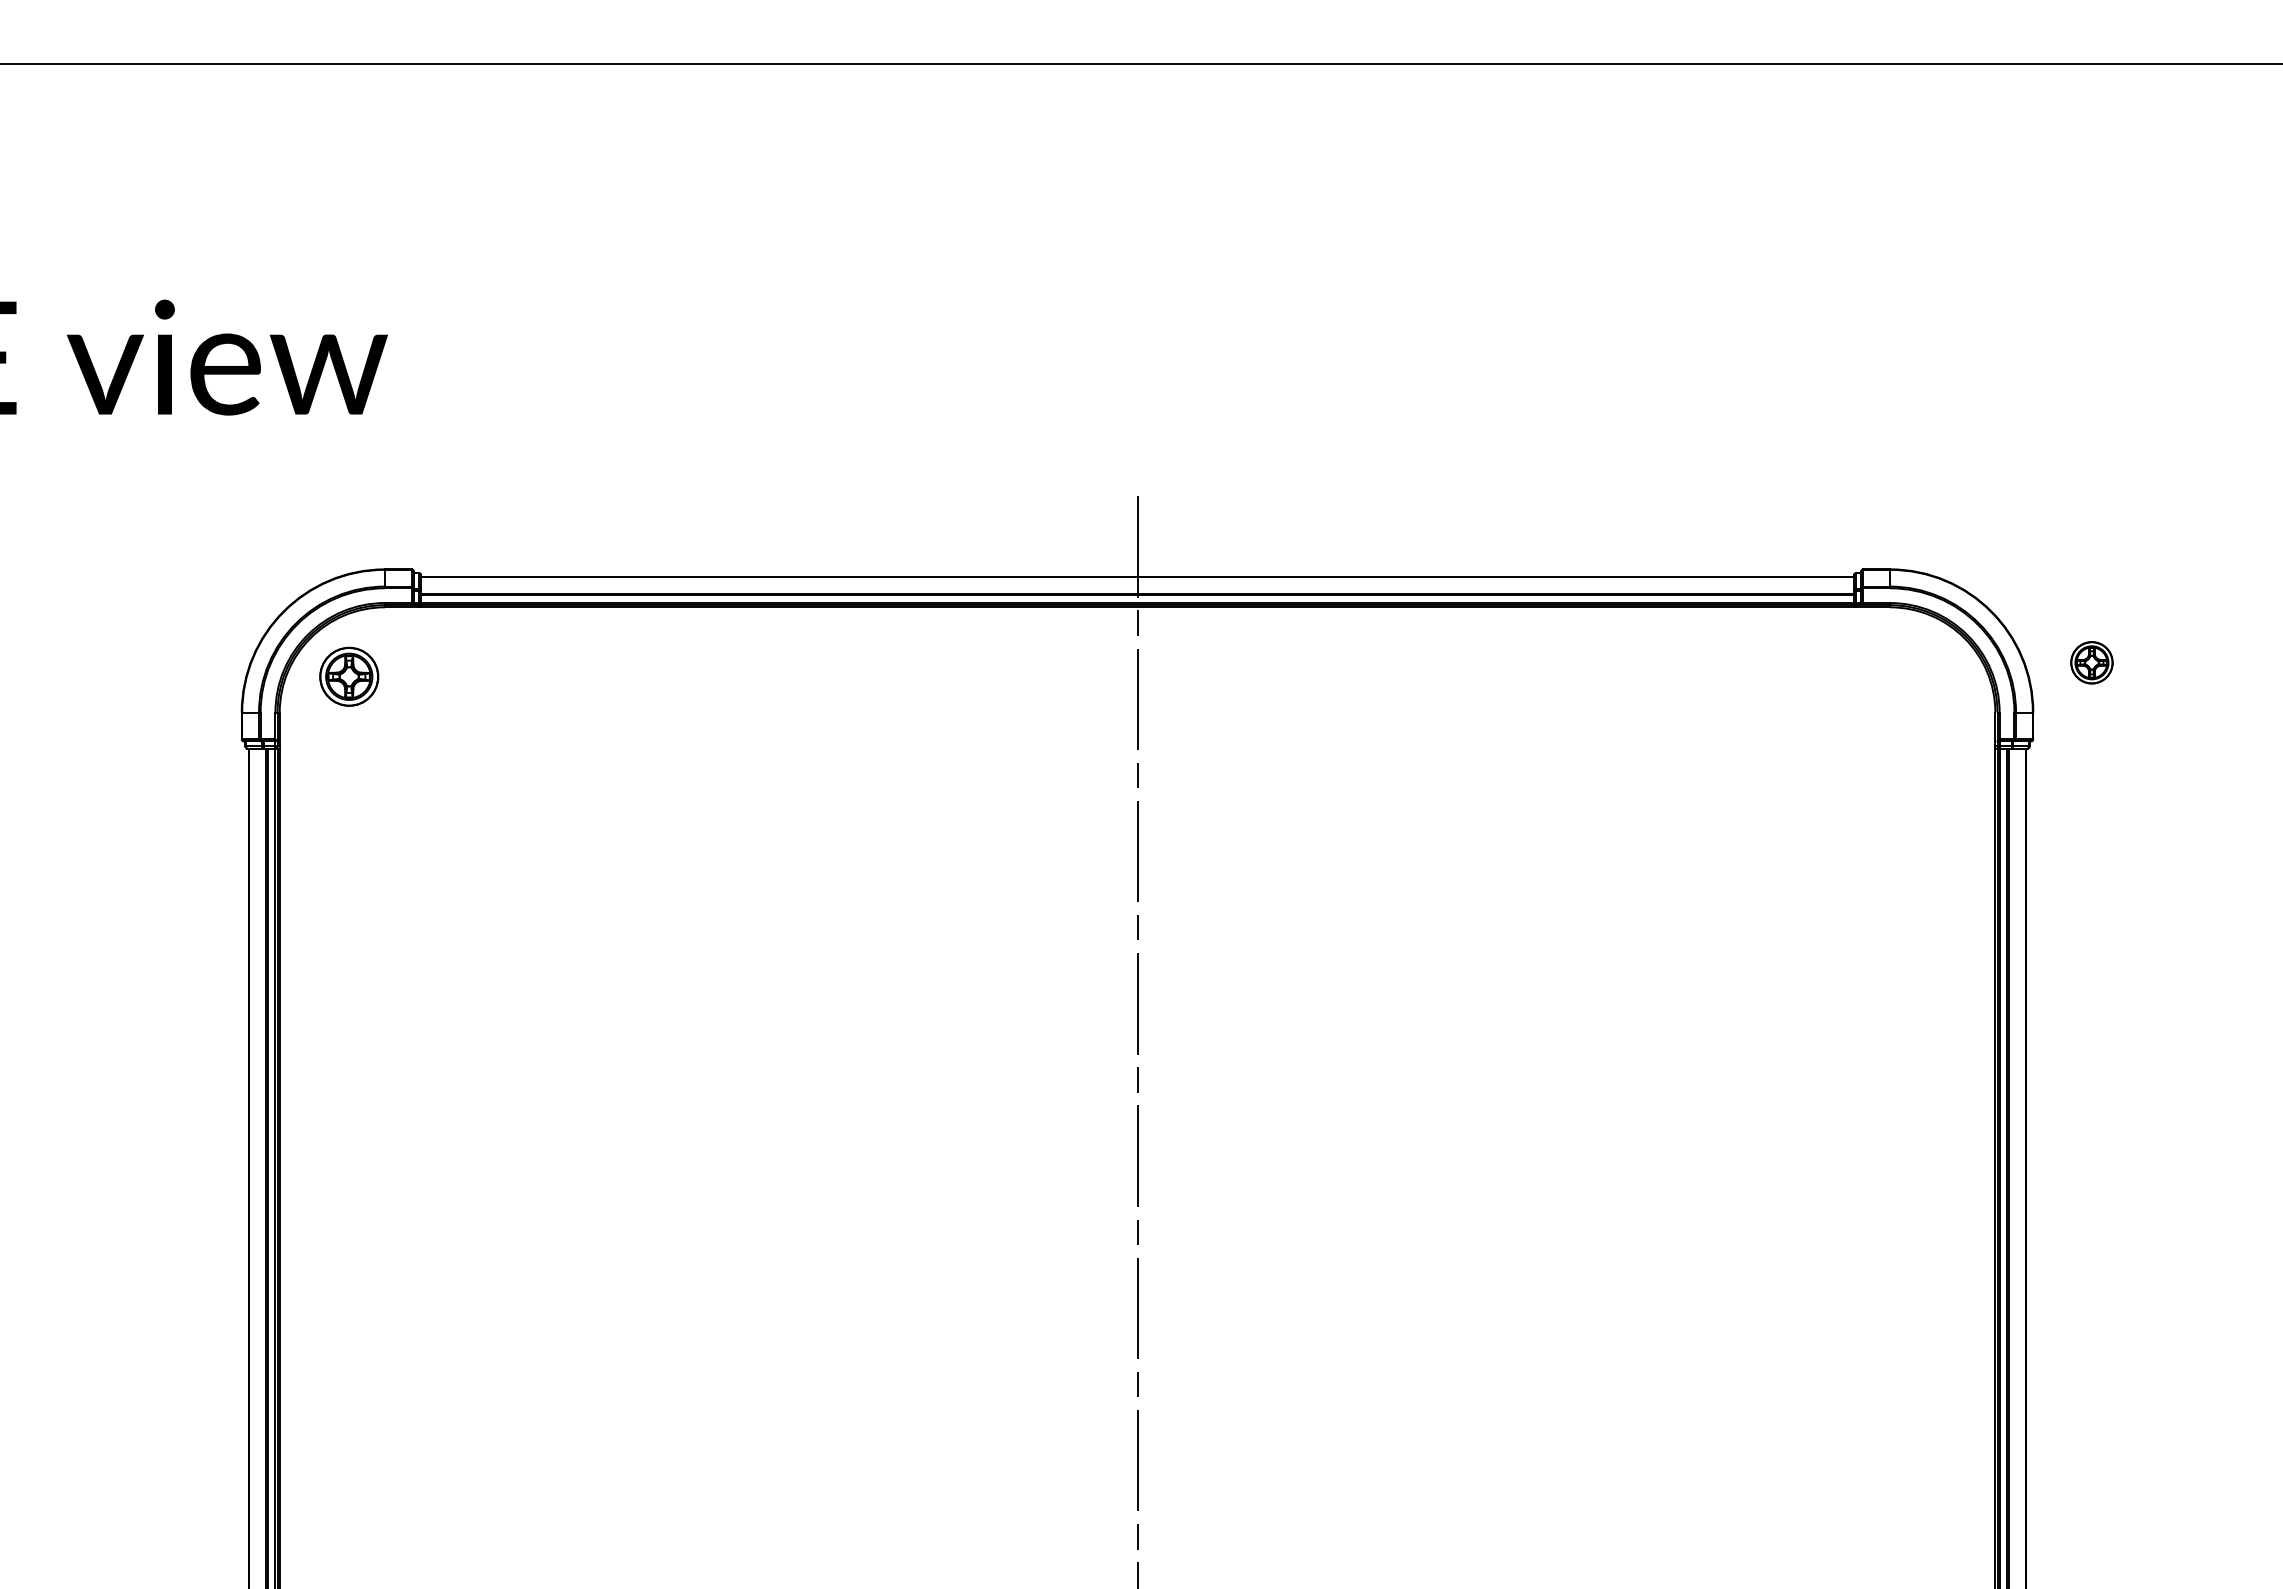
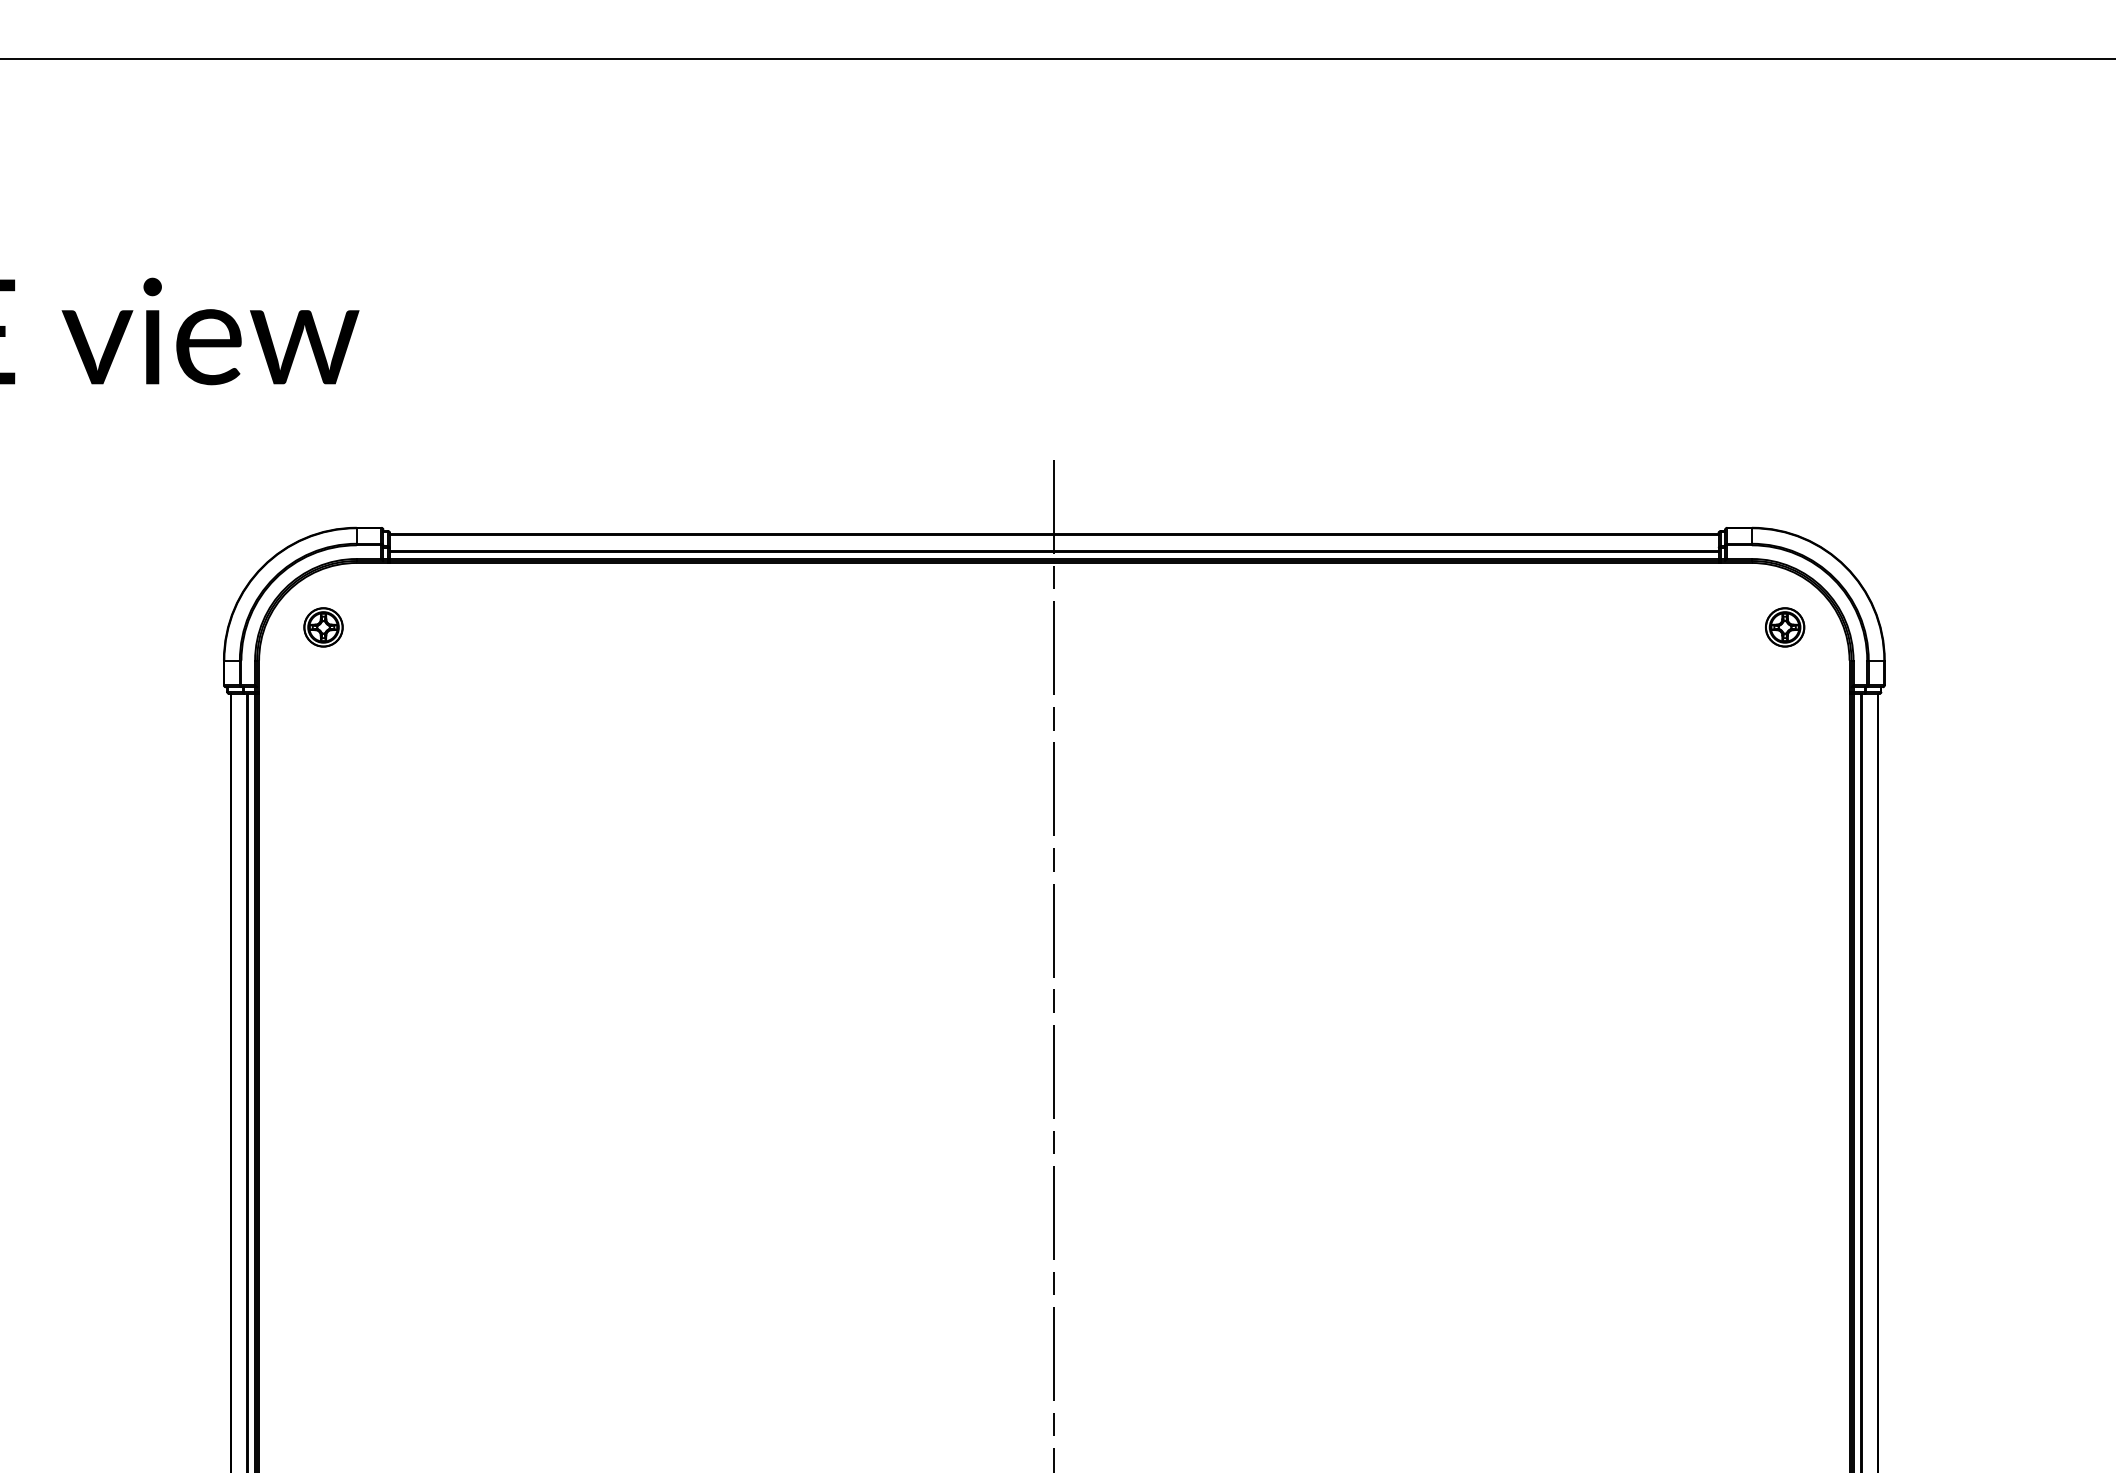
part: (2092, 662) -> (1785, 627), moved
part: (349, 676) -> (323, 627), size x0.71

